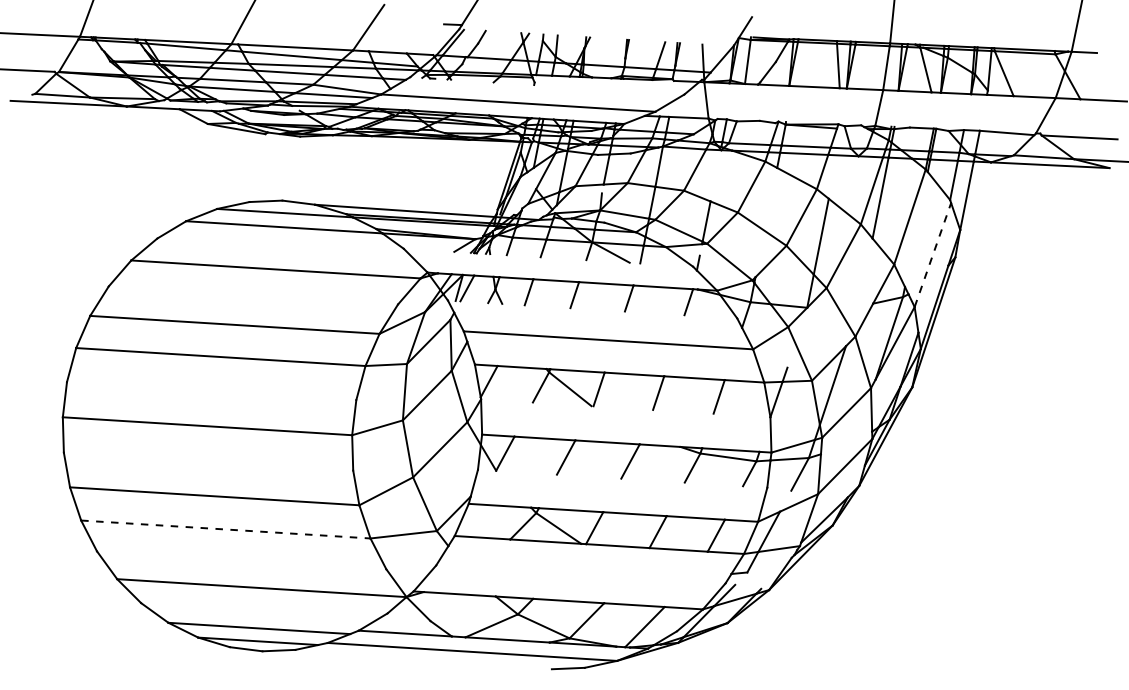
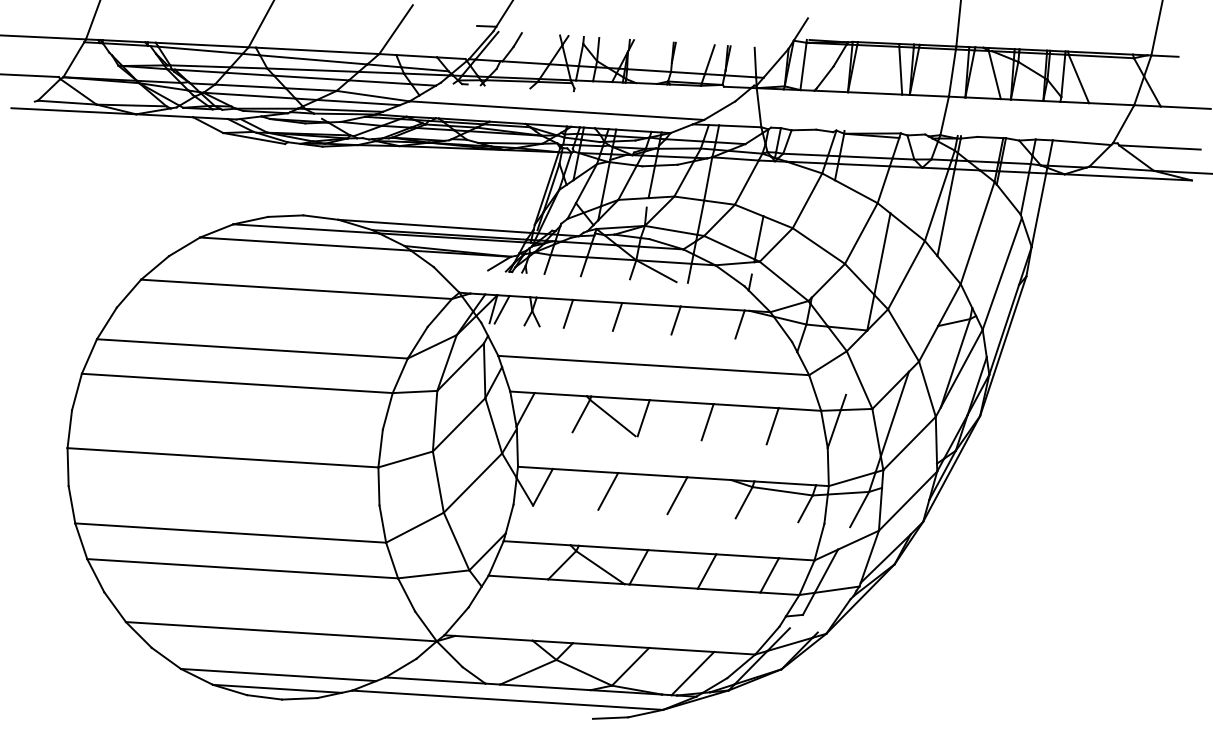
line: (933, 254) -> (1002, 273), dashed -> solid
line: (225, 529) -> (242, 568), dashed -> solid

